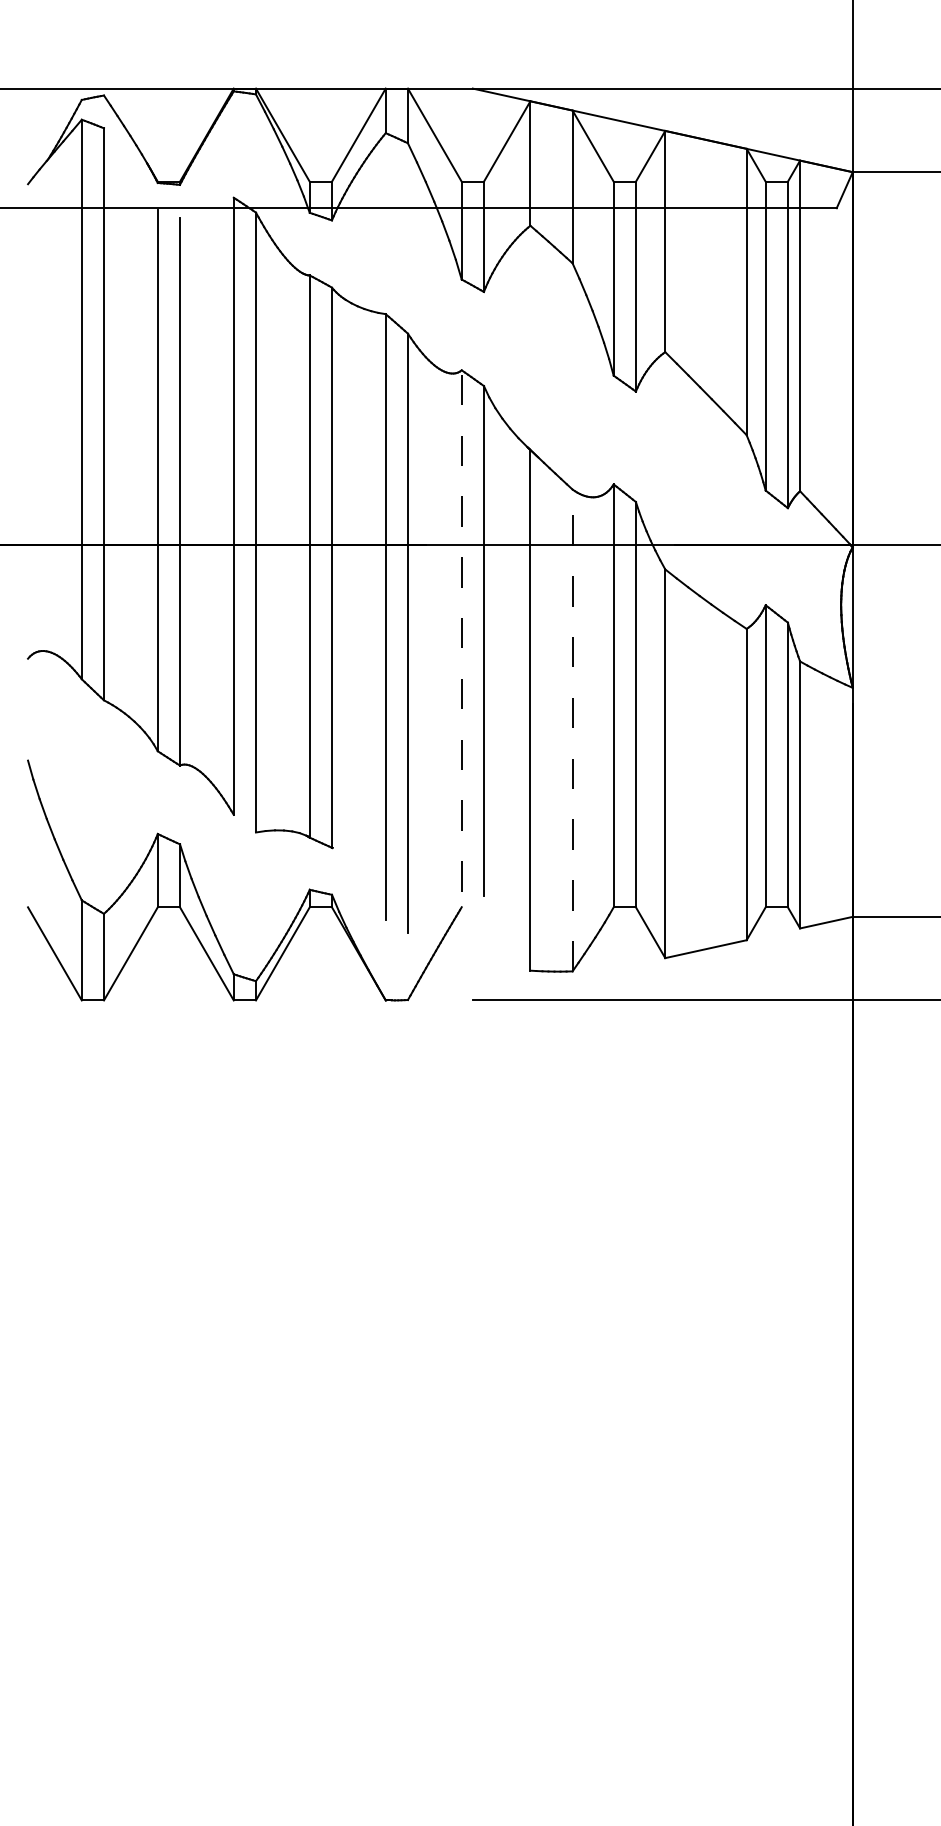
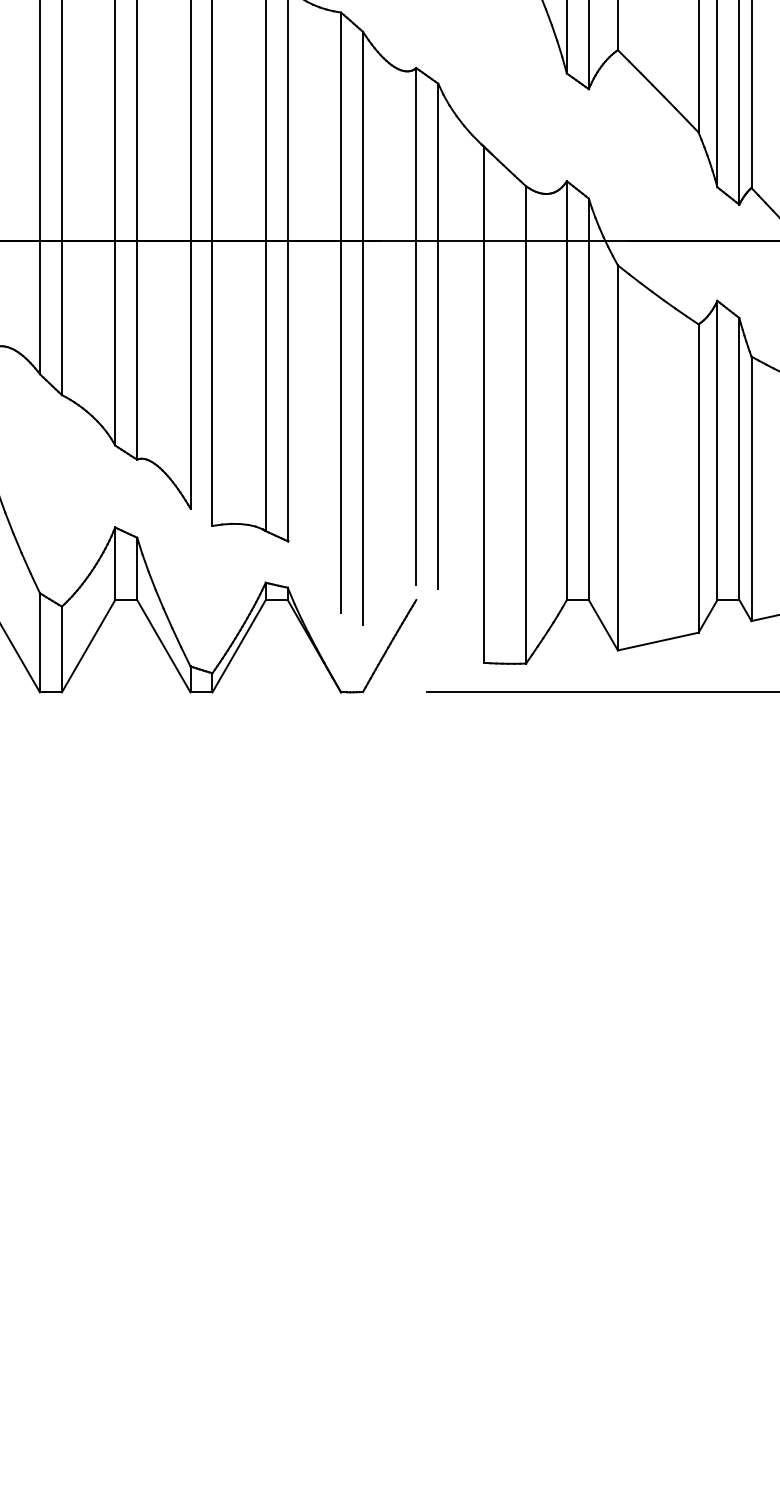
line: (461, 630) -> (416, 325), dashed -> solid
line: (572, 730) -> (526, 424), dashed -> solid

